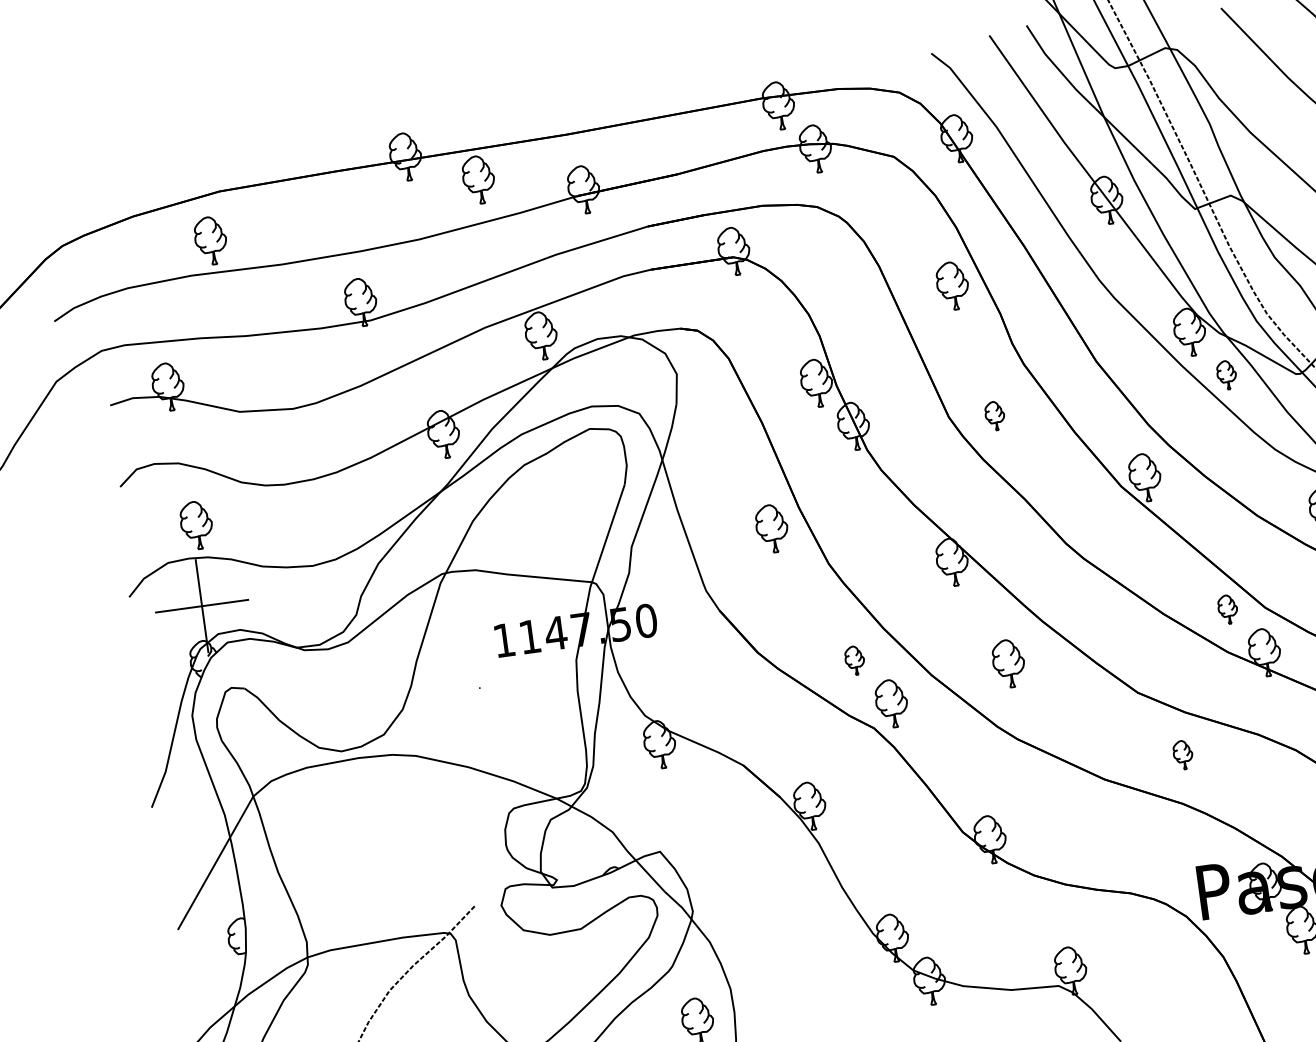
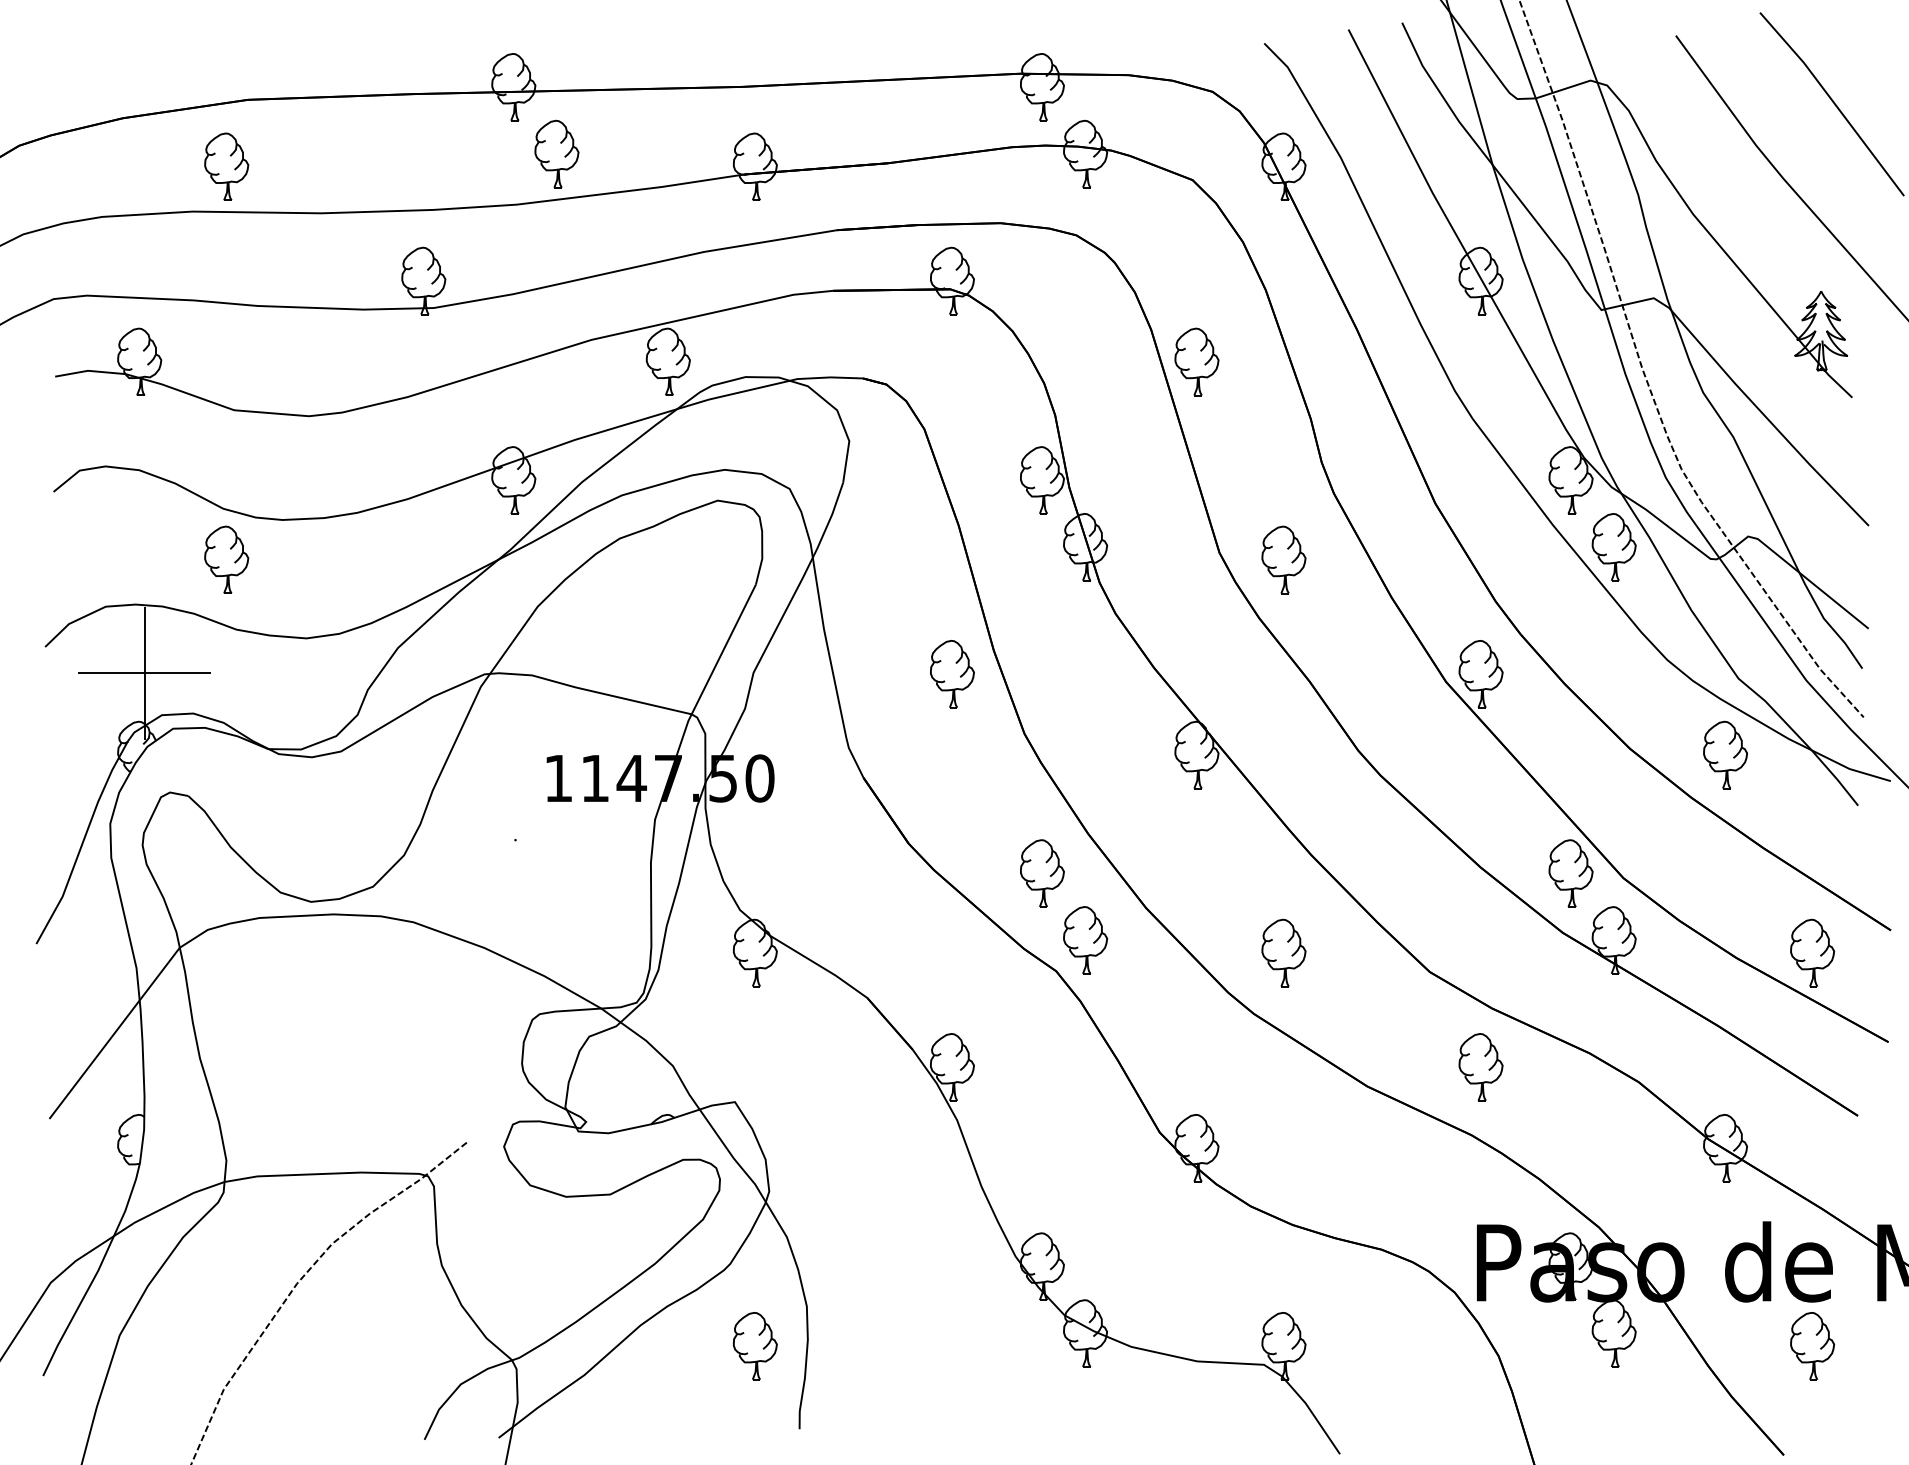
part: (478, 179) -> (556, 153), moved
part: (952, 285) -> (1196, 361), moved
part: (1226, 375) -> (1613, 547), size x1.67
part: (994, 415) -> (1283, 559), size x1.67
part: (196, 525) -> (226, 559), moved
part: (1227, 609) -> (1570, 873), size x1.67
part: (854, 660) -> (1042, 873), size x1.67
part: (1008, 663) -> (1283, 952), moved
part: (1182, 755) -> (1480, 1067), size x1.67

